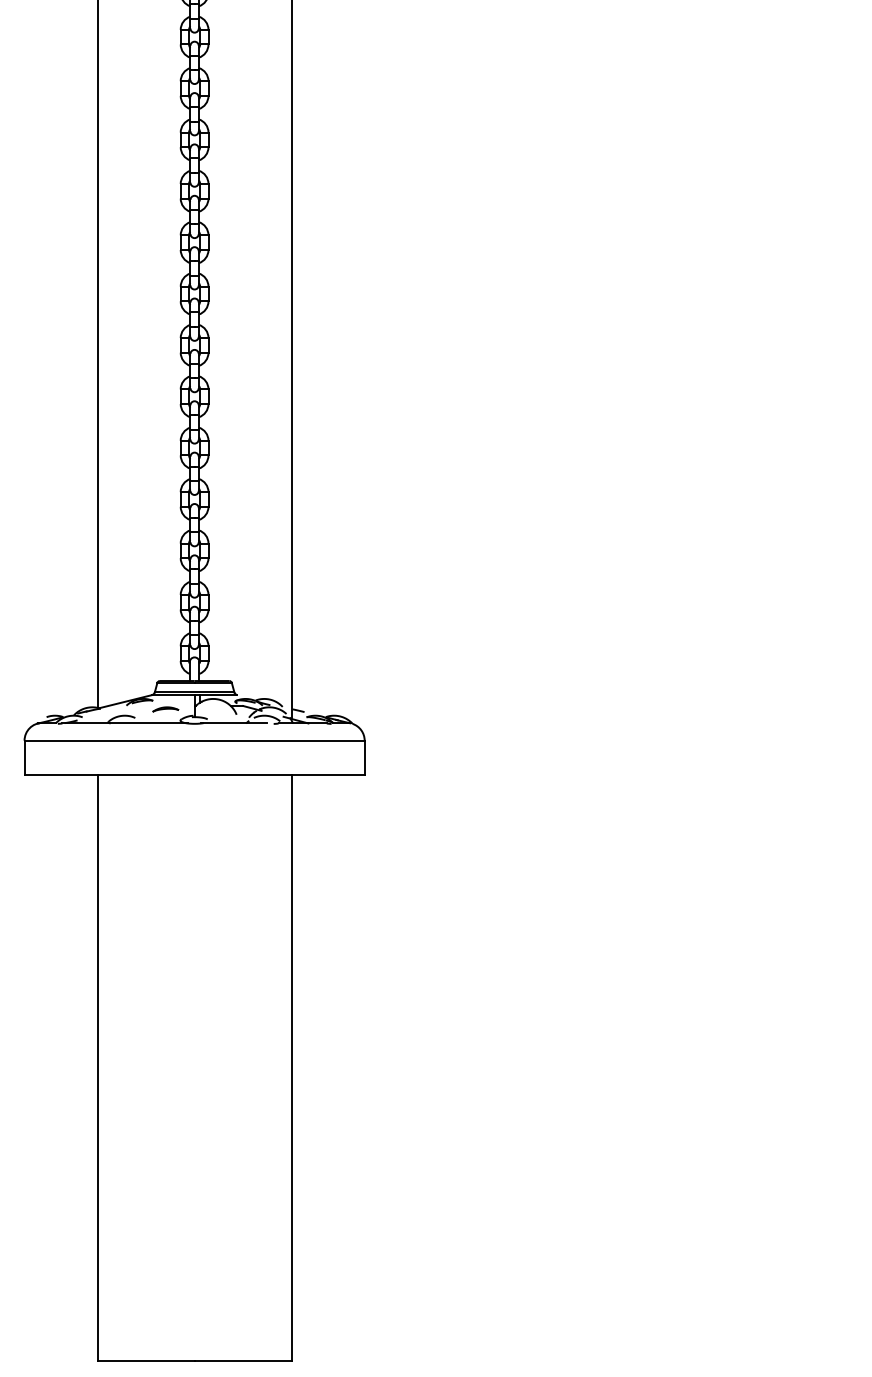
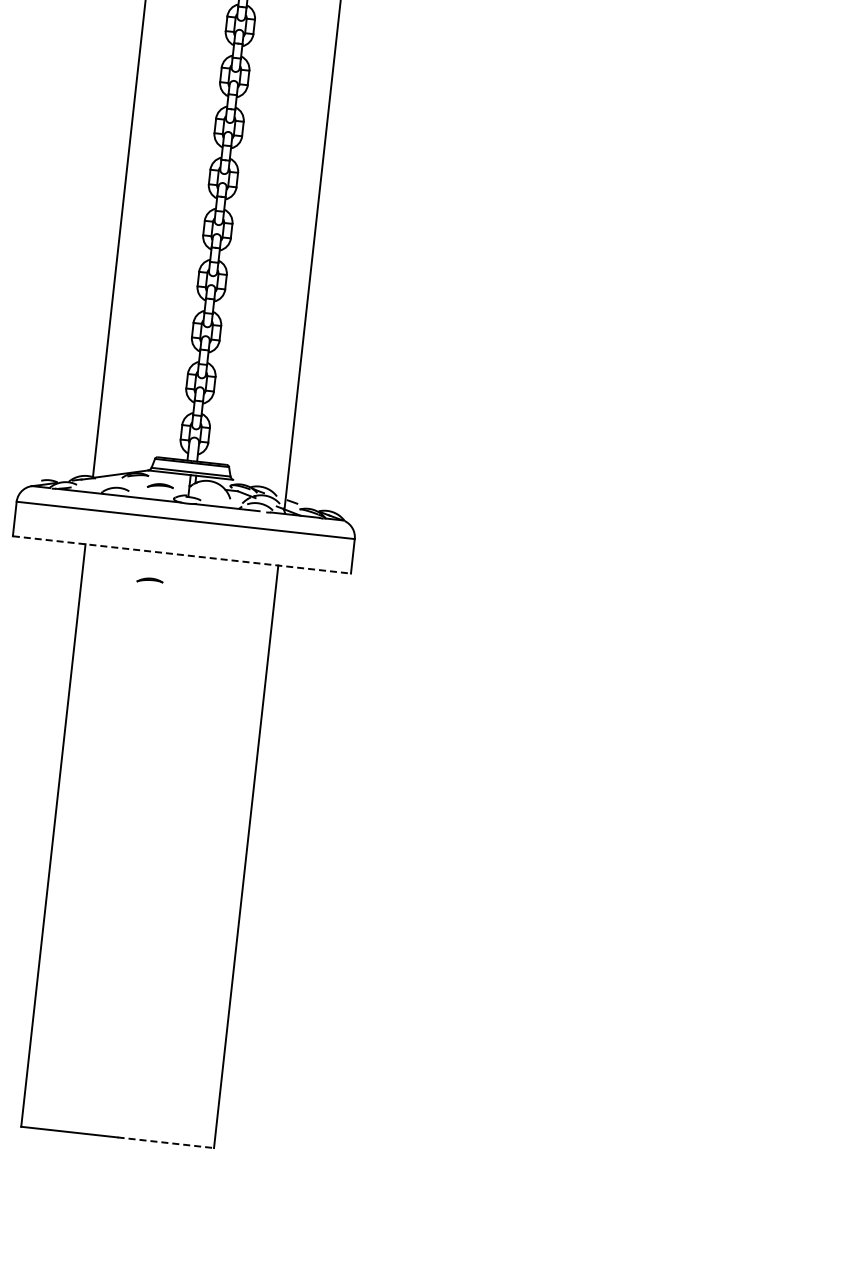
line: (195, 775) -> (182, 555), solid -> dashed
part: (165, 804) -> (149, 580), added
line: (243, 1361) -> (166, 1142), solid -> dashed

